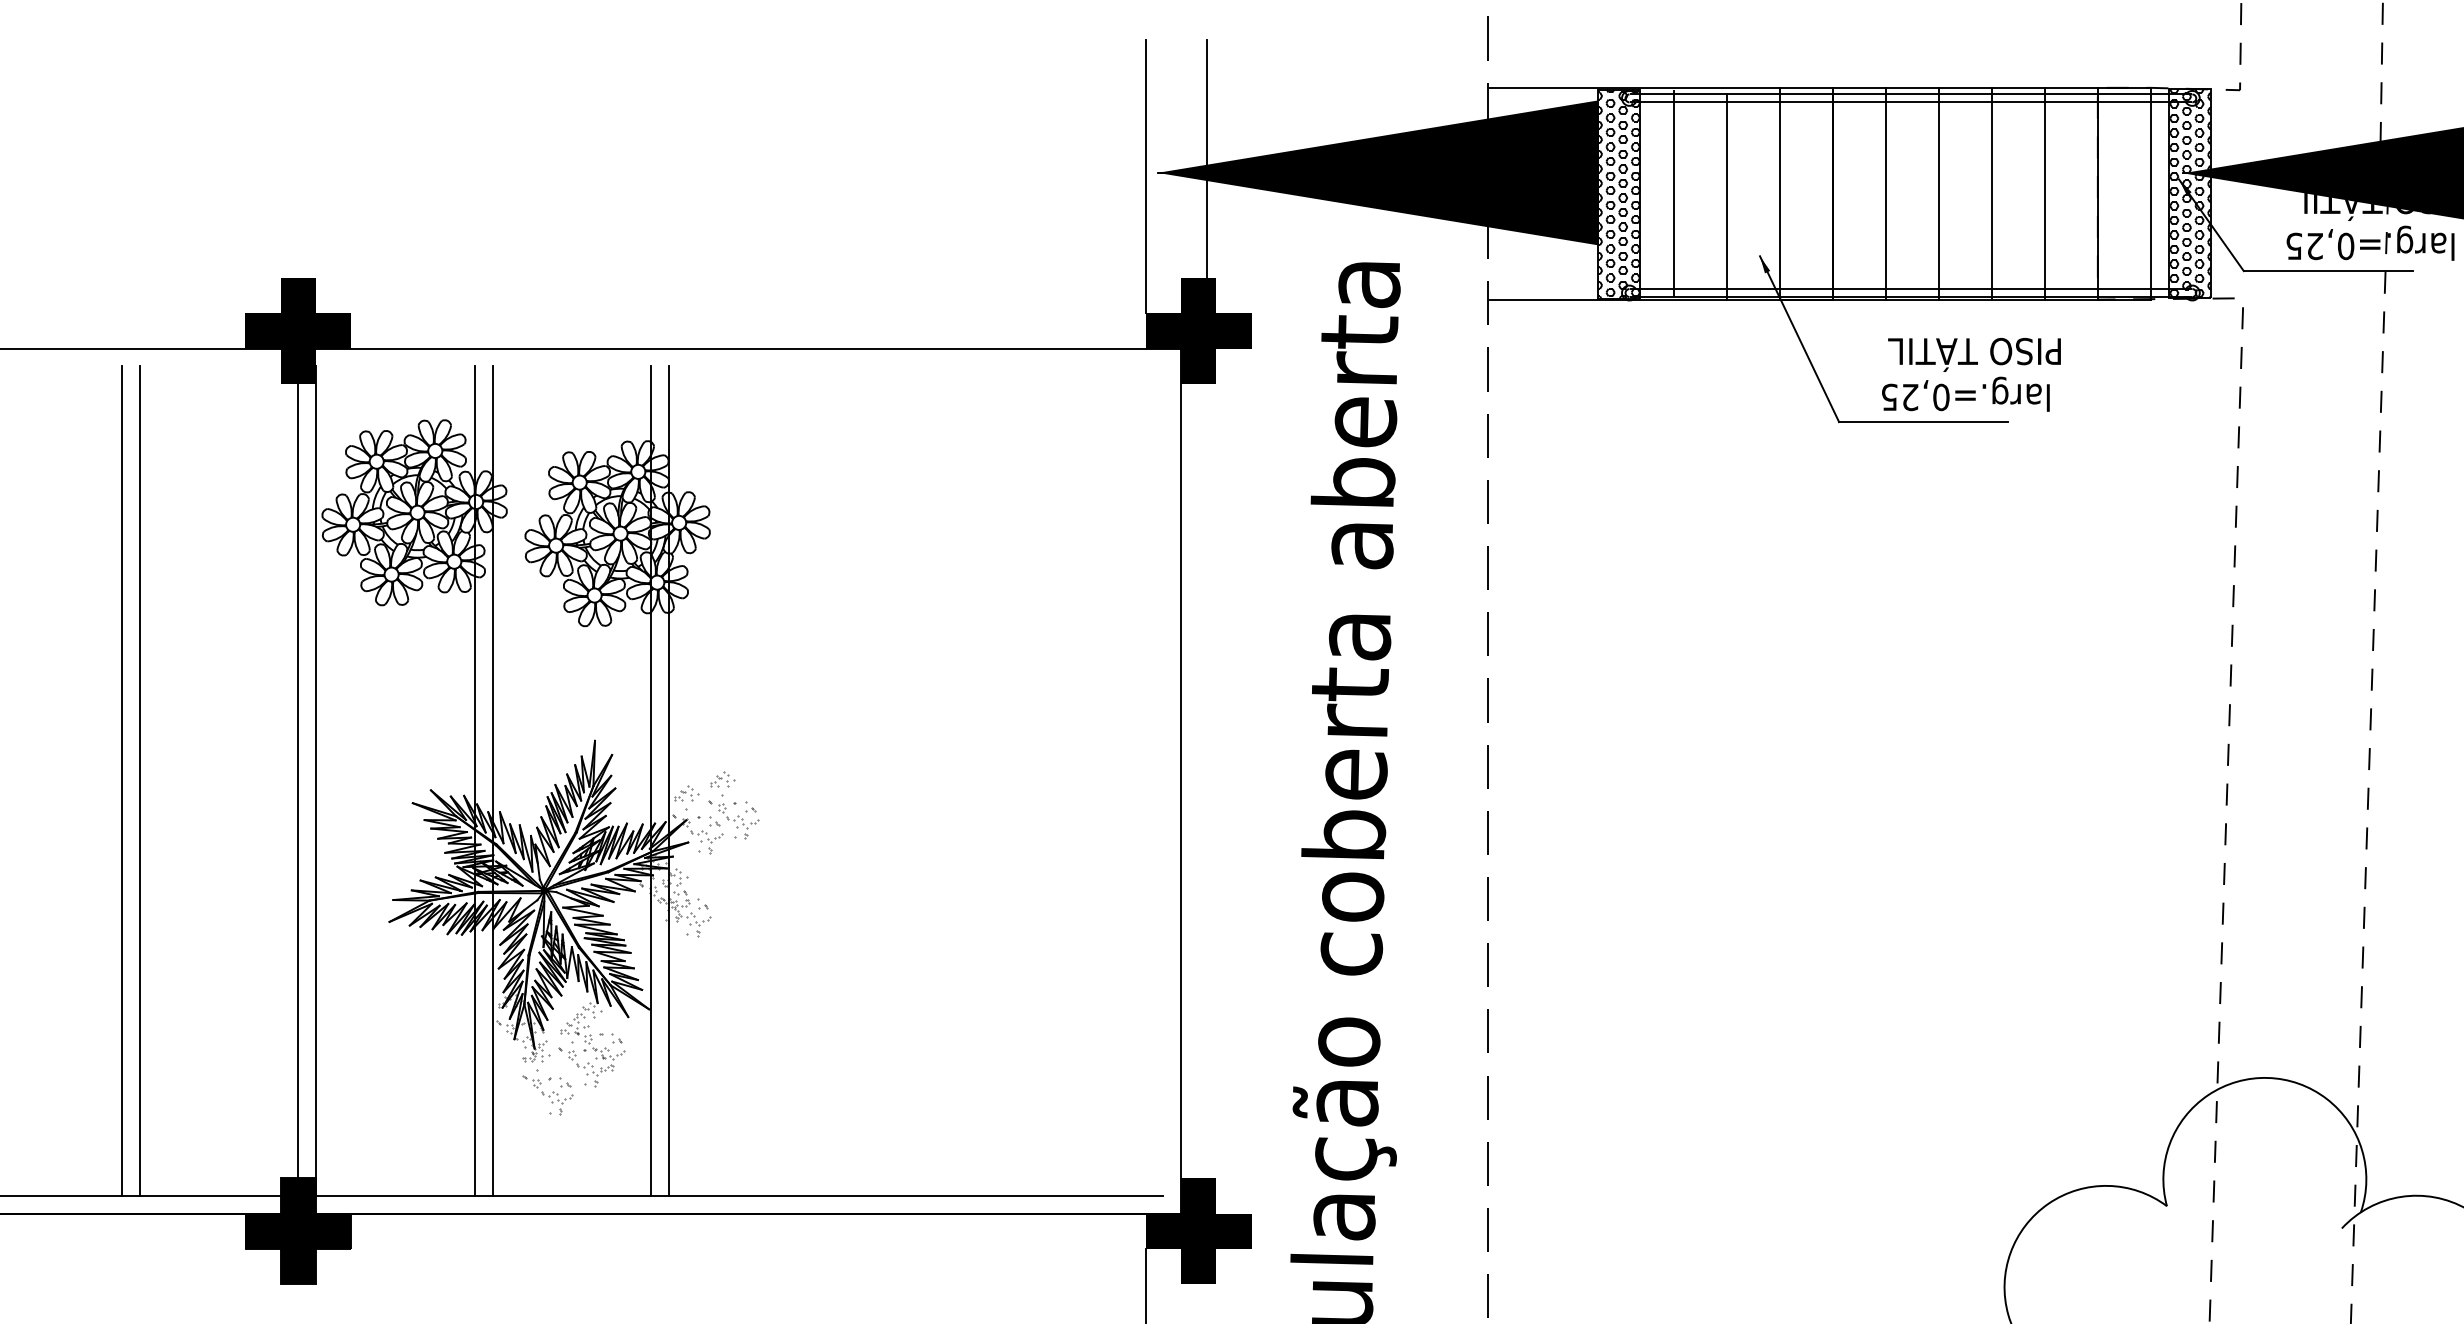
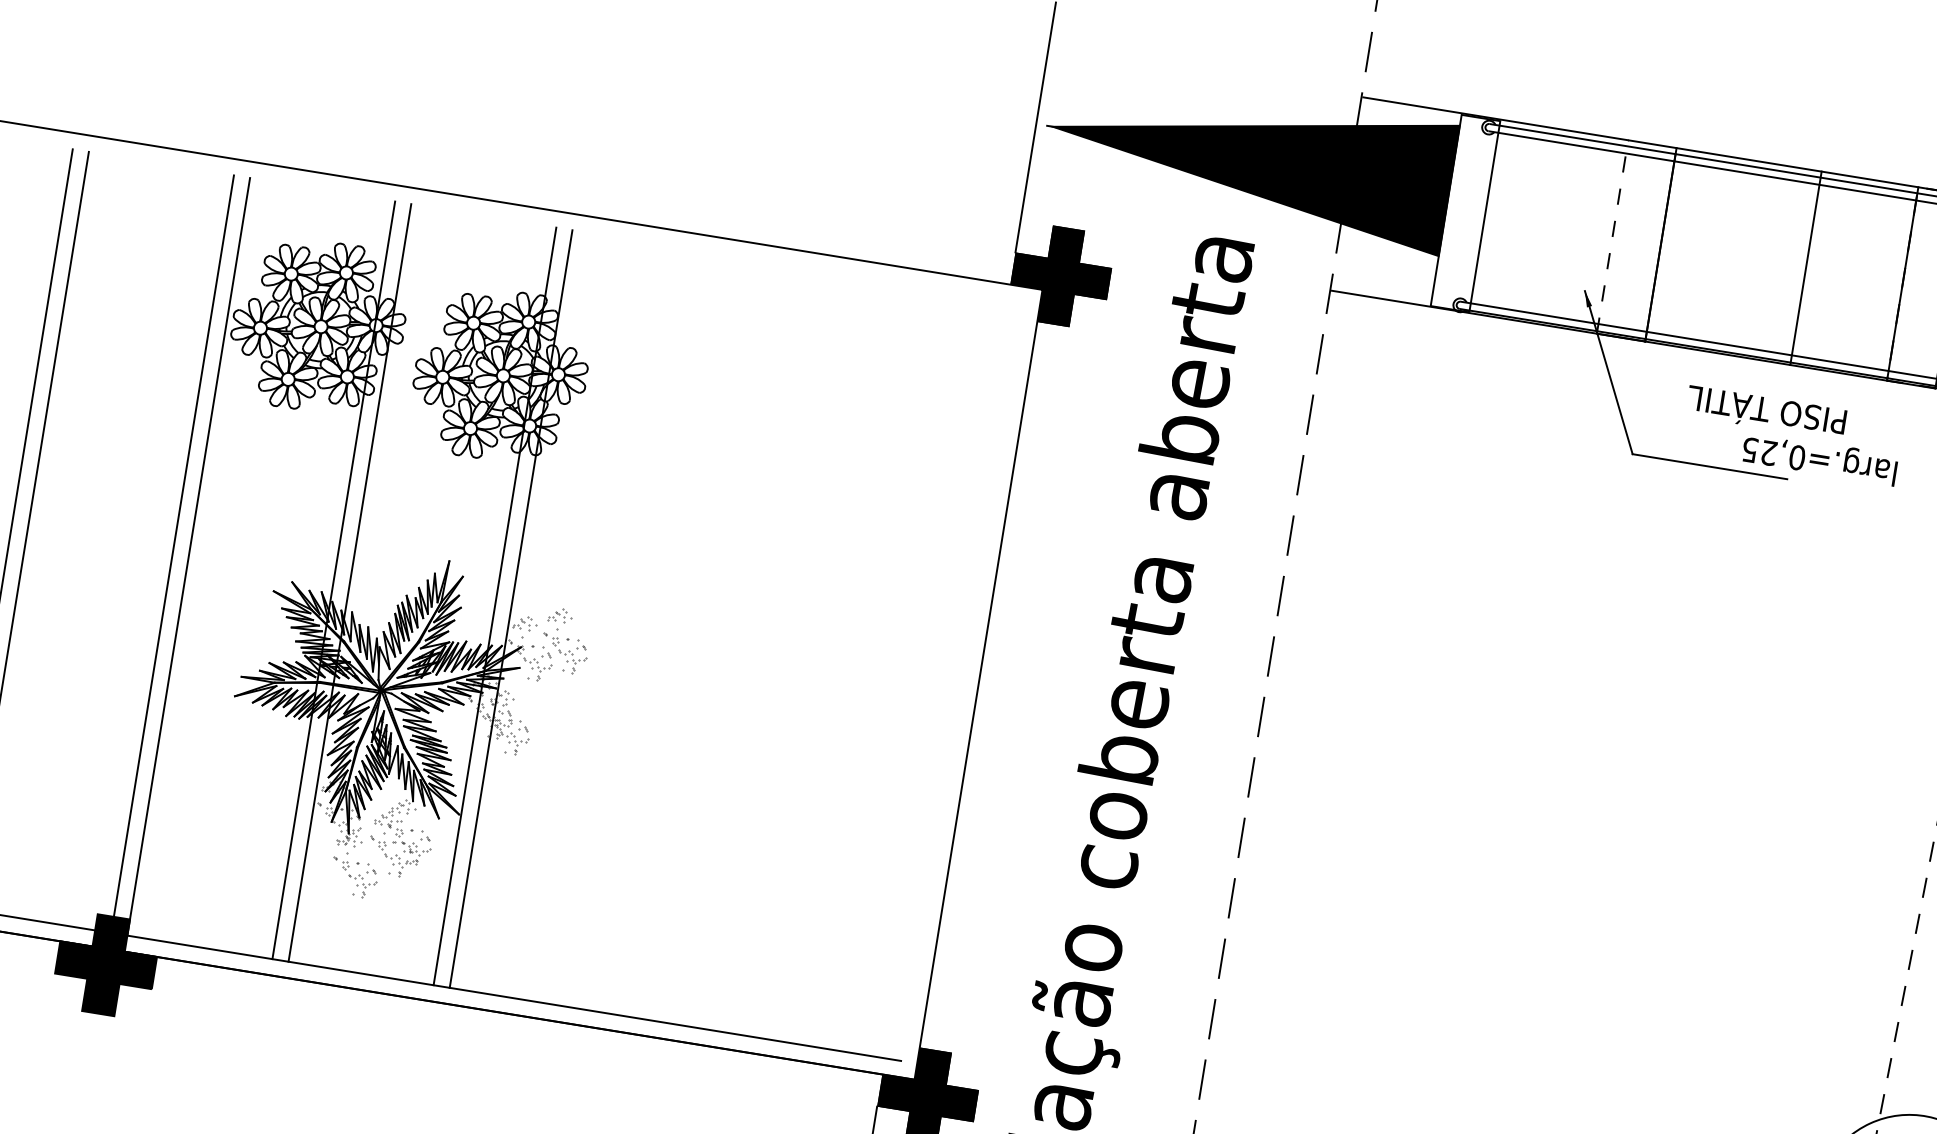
line: (1207, 158) -> (1094, 120), removed
hatch: (1619, 193) -> (1465, 212), removed
line: (1674, 193) -> (1516, 221), removed
line: (1780, 193) -> (1612, 236), solid -> dashed
line: (1886, 193) -> (1709, 252), removed
line: (1938, 193) -> (1757, 260), removed
line: (2044, 193) -> (1854, 275), removed
line: (1727, 196) -> (1564, 231), removed
fill: (298, 330) -> (239, 142), removed
text: (1965, 393) -> (1819, 457), moved

